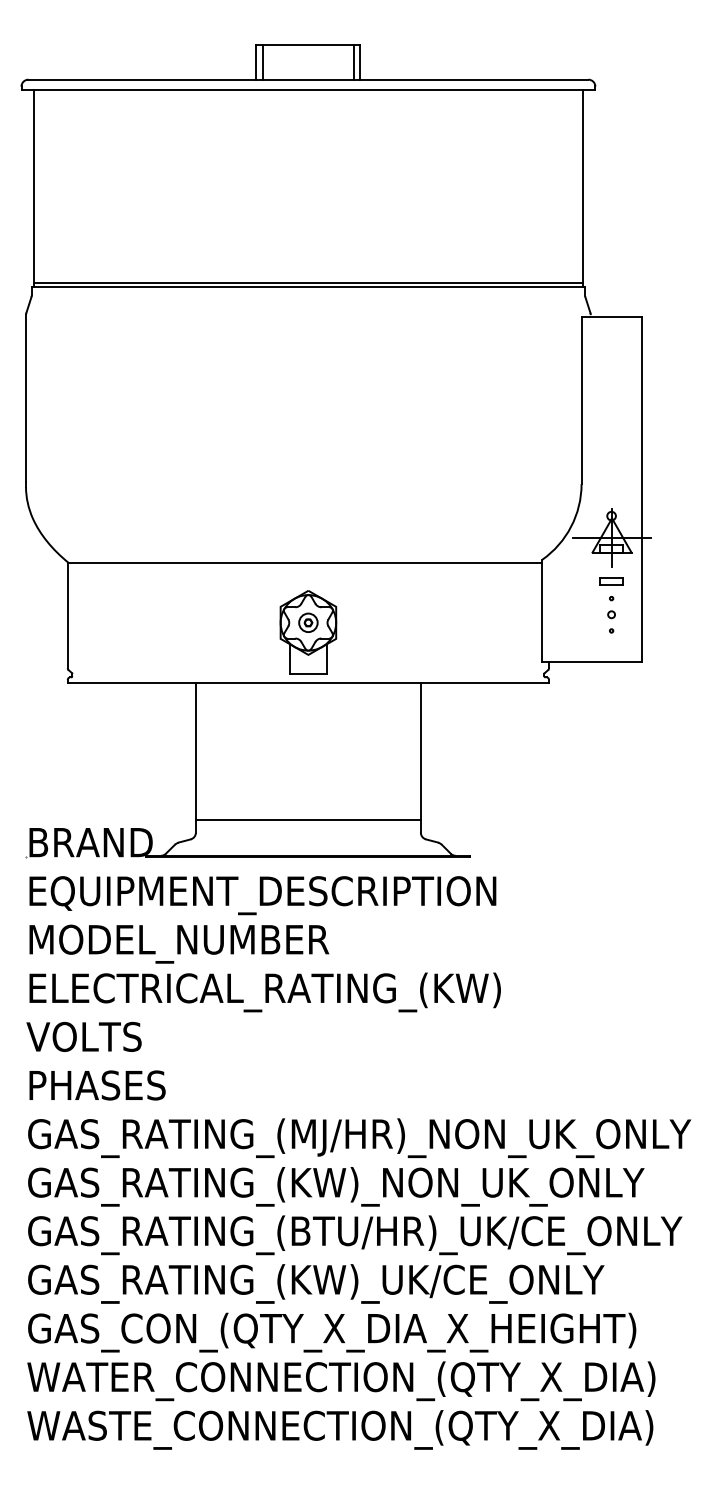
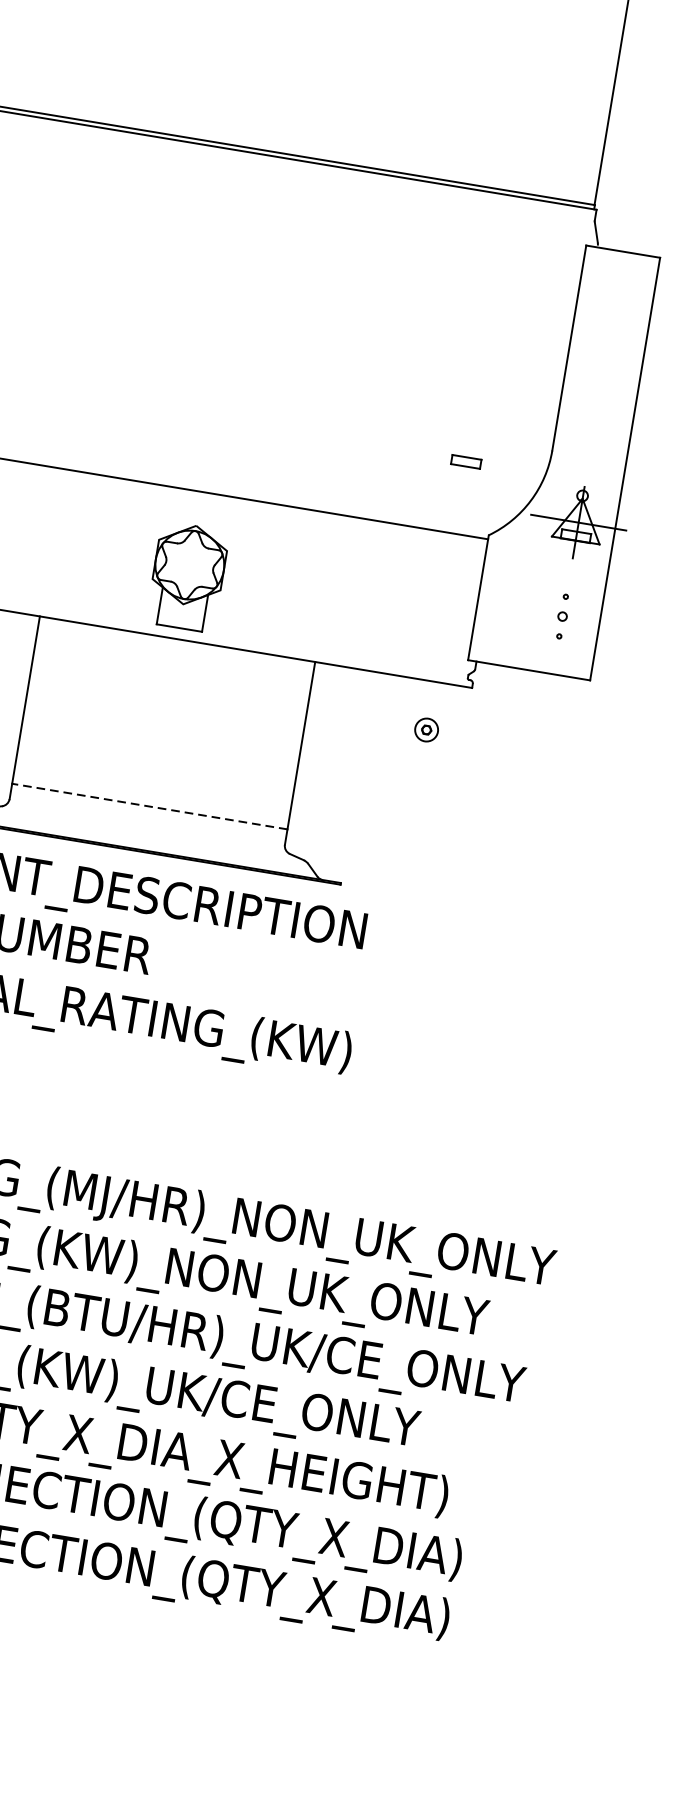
part: (611, 581) -> (466, 461), moved
part: (308, 622) -> (426, 729), moved
line: (307, 820) -> (148, 806), solid -> dashed

